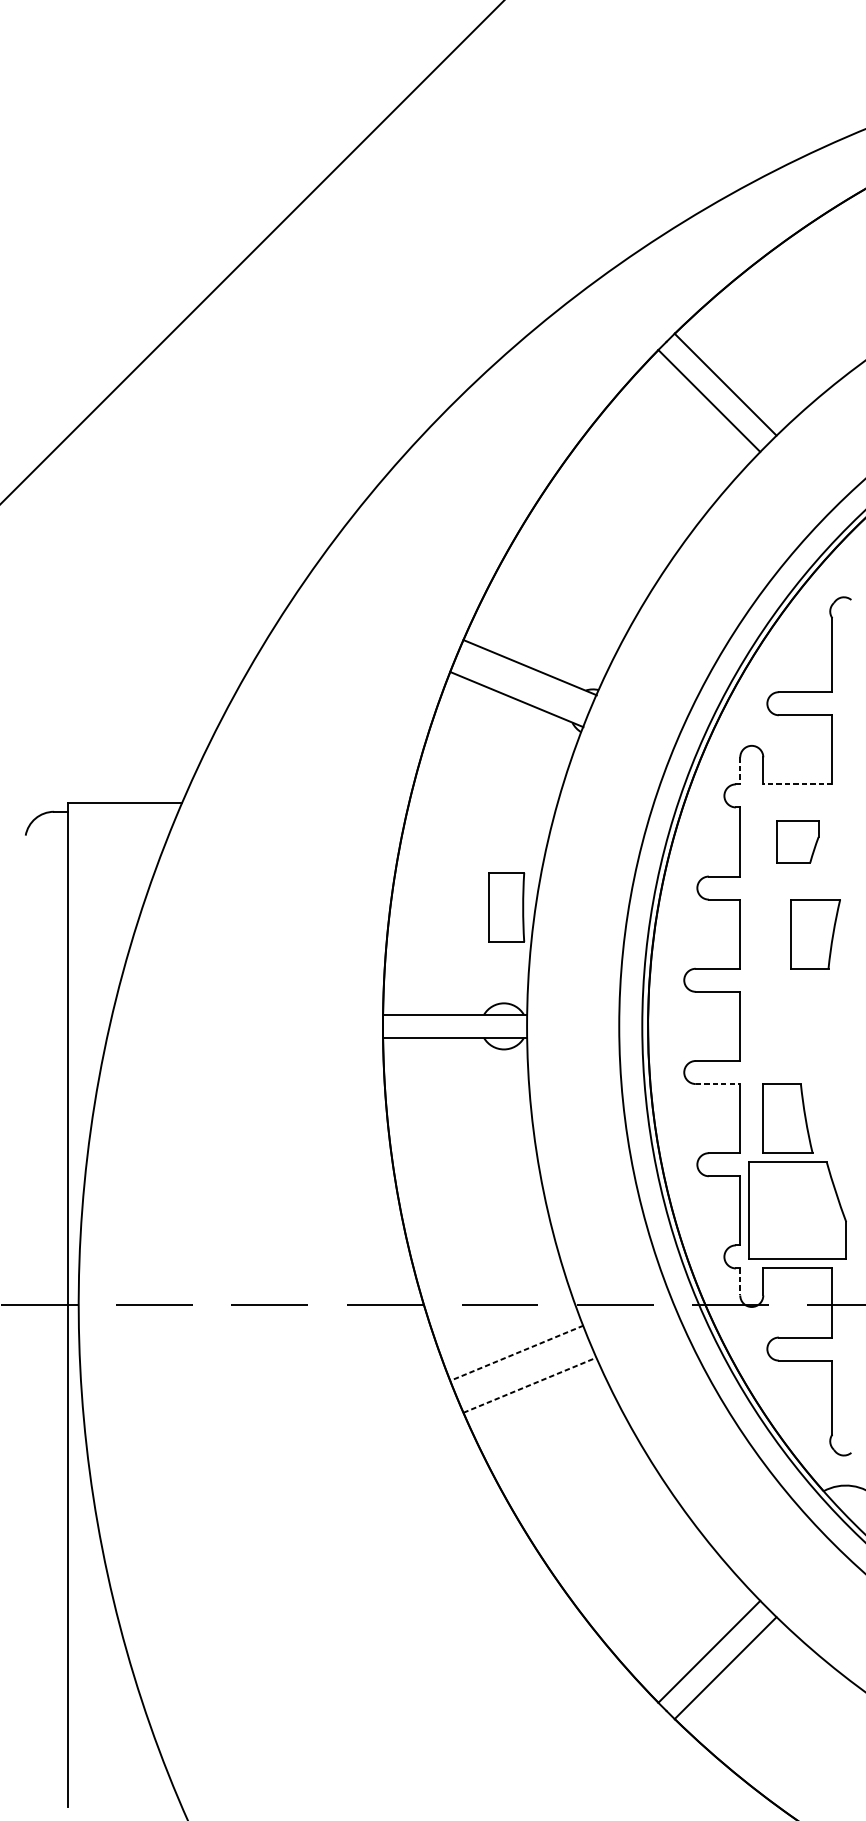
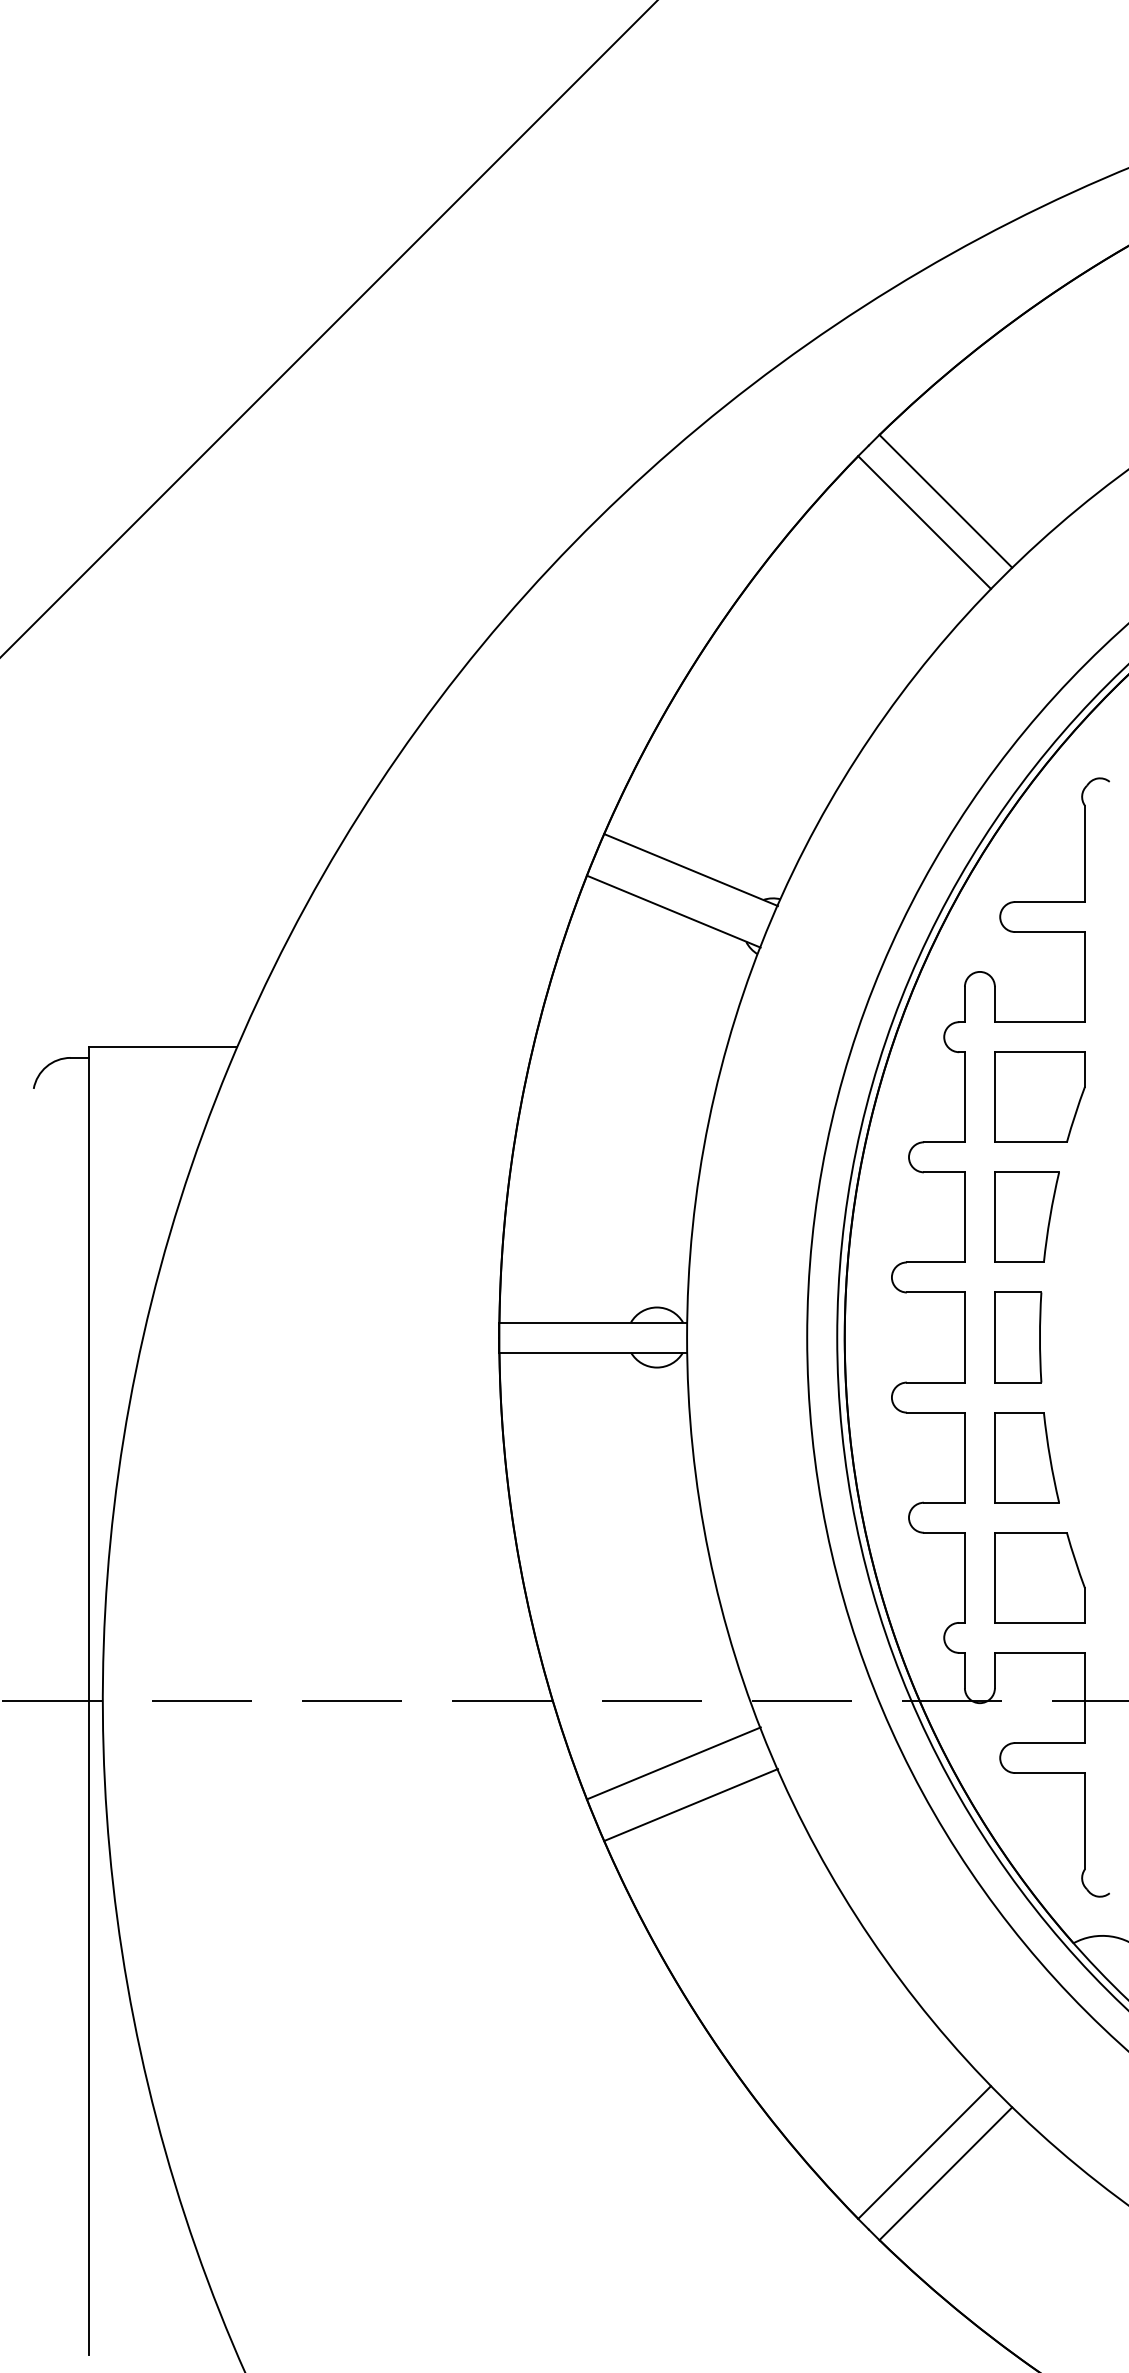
line: (739, 770) -> (964, 1004), dashed -> solid
line: (797, 784) -> (1039, 1022), dashed -> solid
part: (797, 841) -> (1039, 1096), size x1.67
part: (506, 907) -> (1018, 1337), moved
part: (815, 933) -> (1026, 1216), moved
line: (717, 1083) -> (935, 1412), dashed -> solid
part: (797, 1210) -> (1039, 1577), size x0.71
line: (739, 1281) -> (964, 1670), dashed -> solid
line: (516, 1353) -> (673, 1763), dashed -> solid
line: (530, 1384) -> (691, 1804), dashed -> solid

